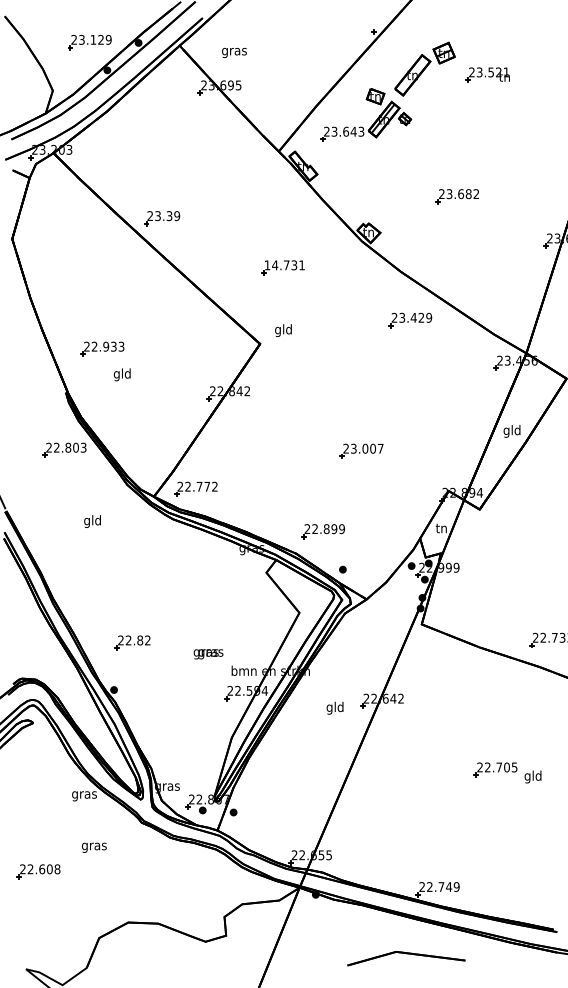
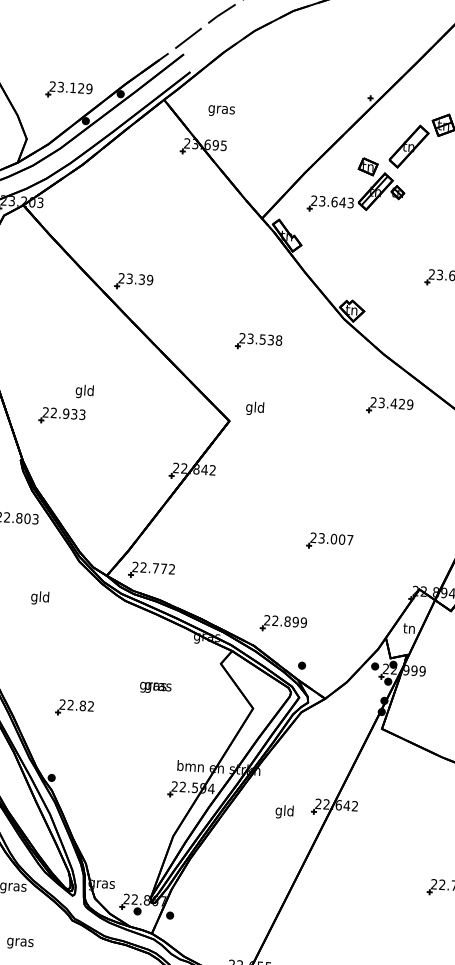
text: (284, 265) -> (260, 339), 14.731 -> 23.538
text: (121, 374) -> (83, 391), moved
part: (132, 642) -> (74, 707), moved
text: (208, 654) -> (155, 688), moved

